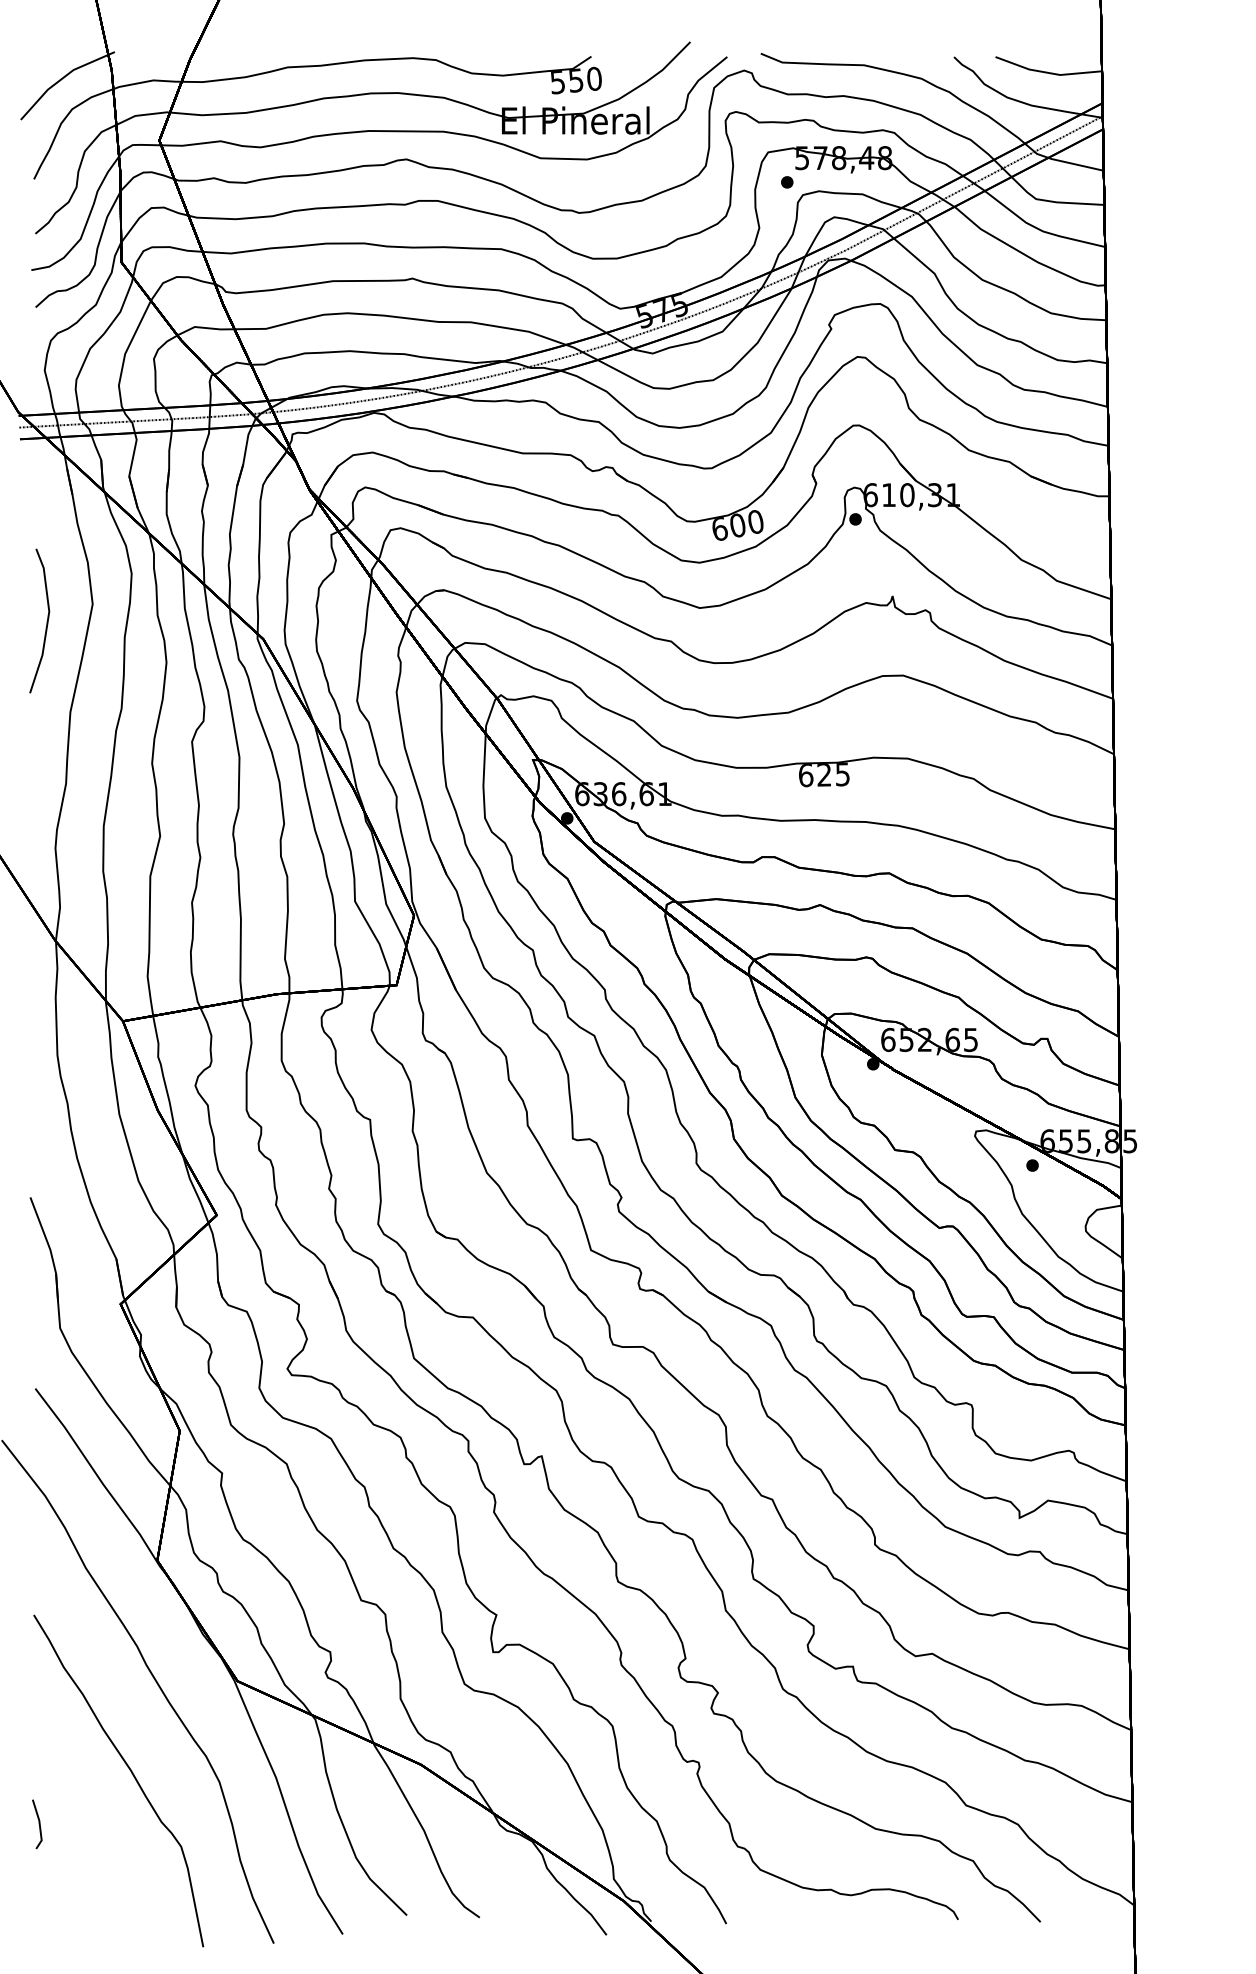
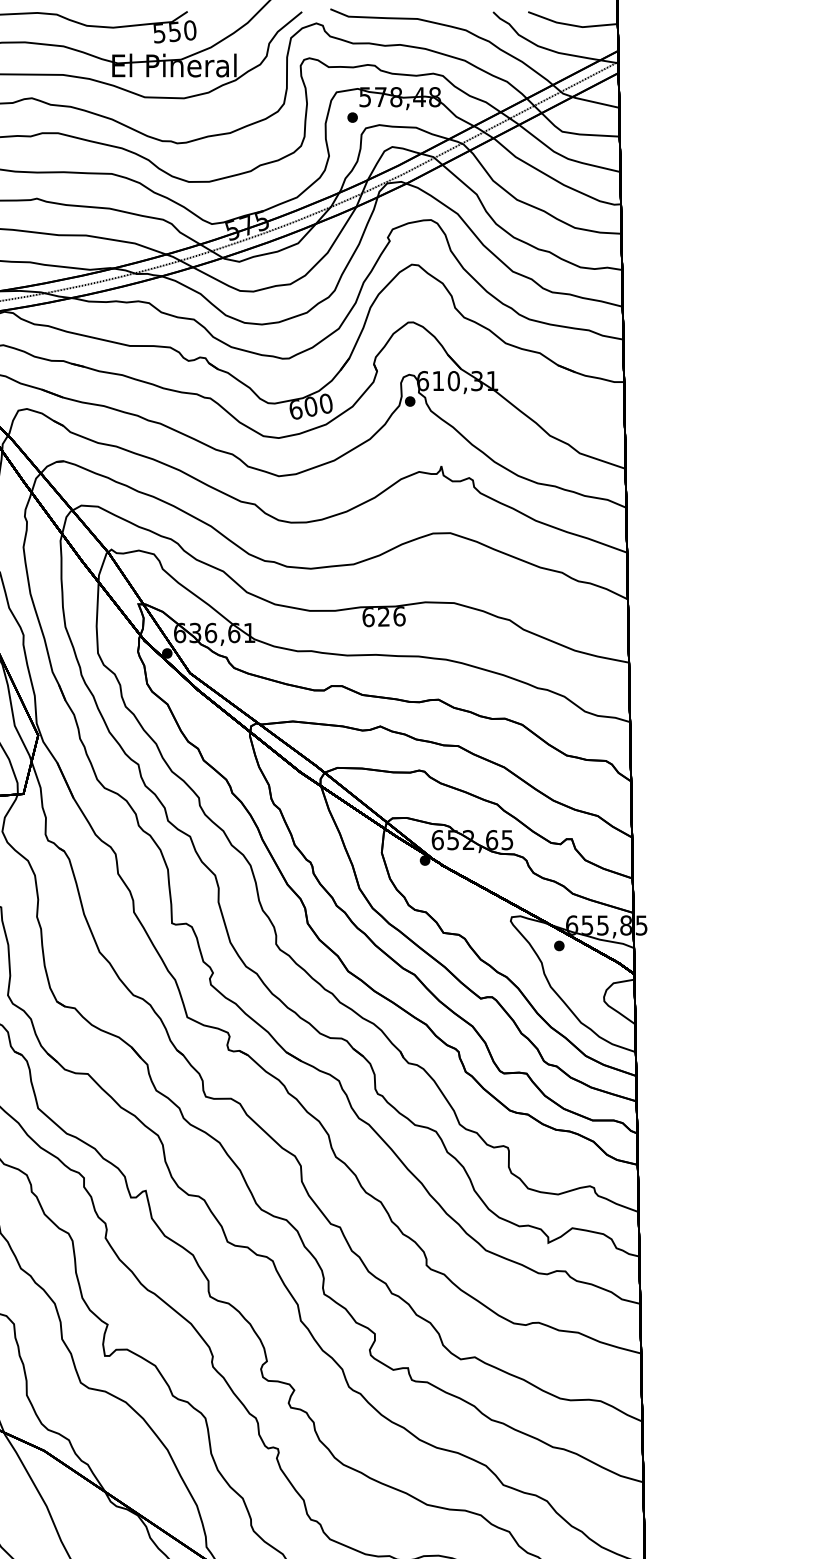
text: (842, 774) -> (399, 616), 625 -> 626

